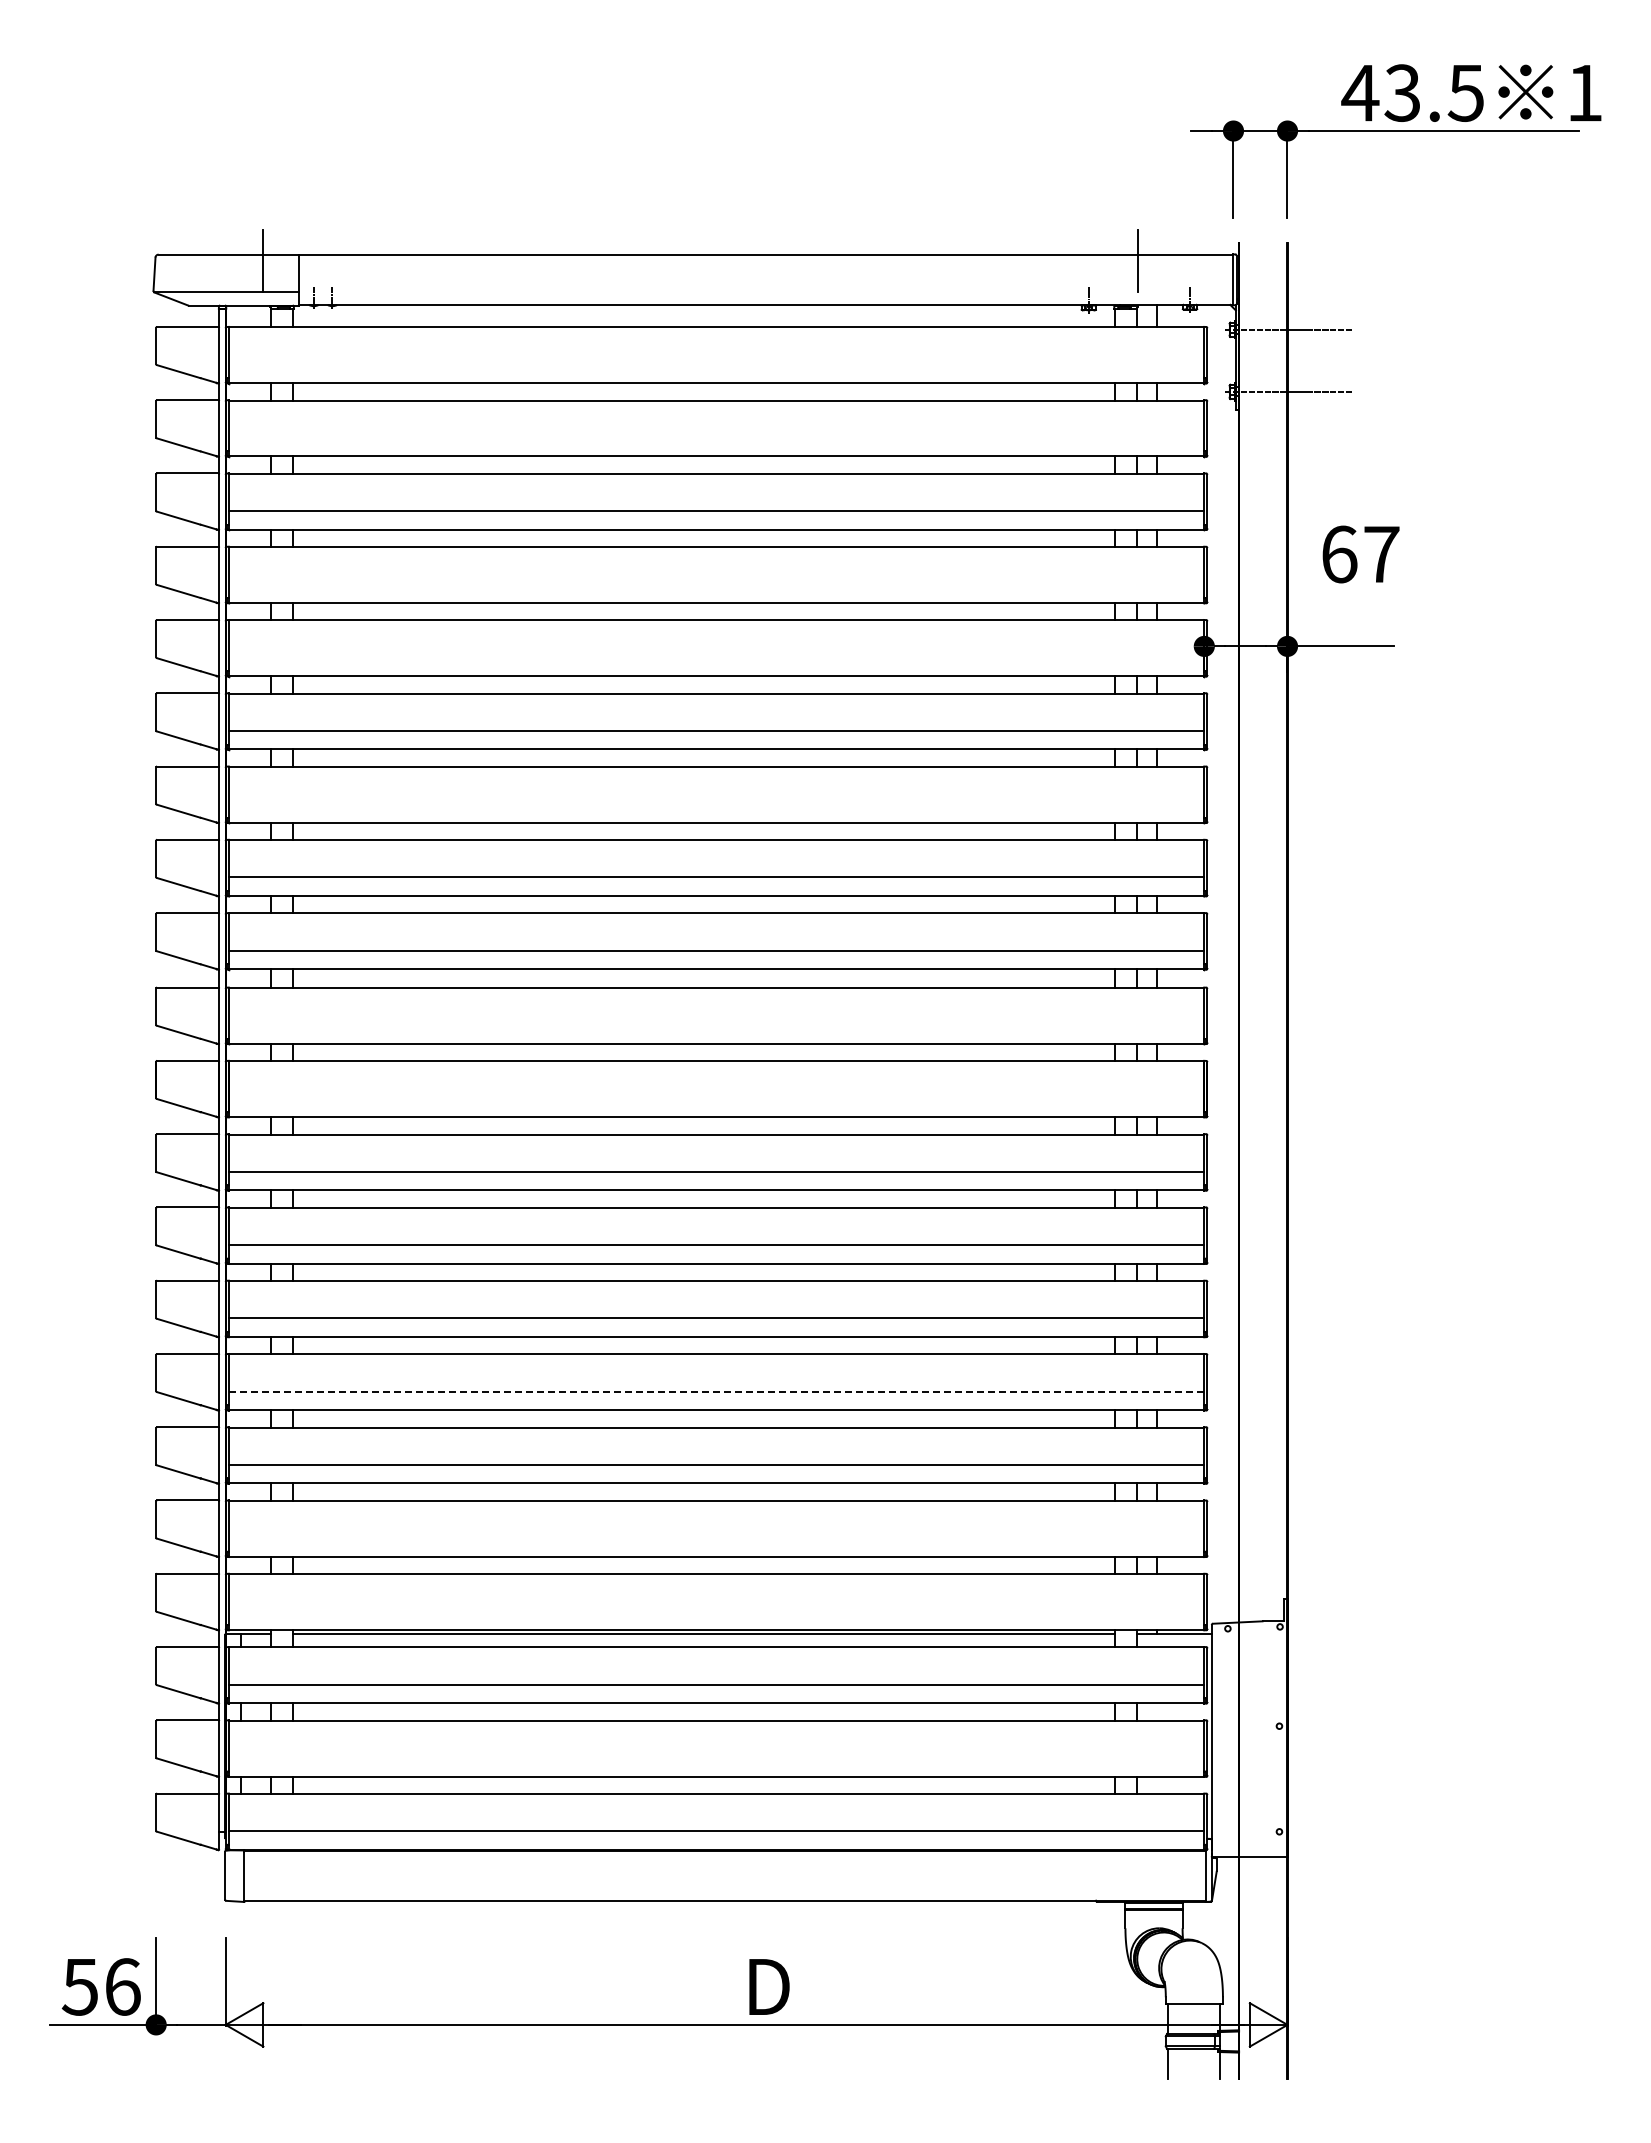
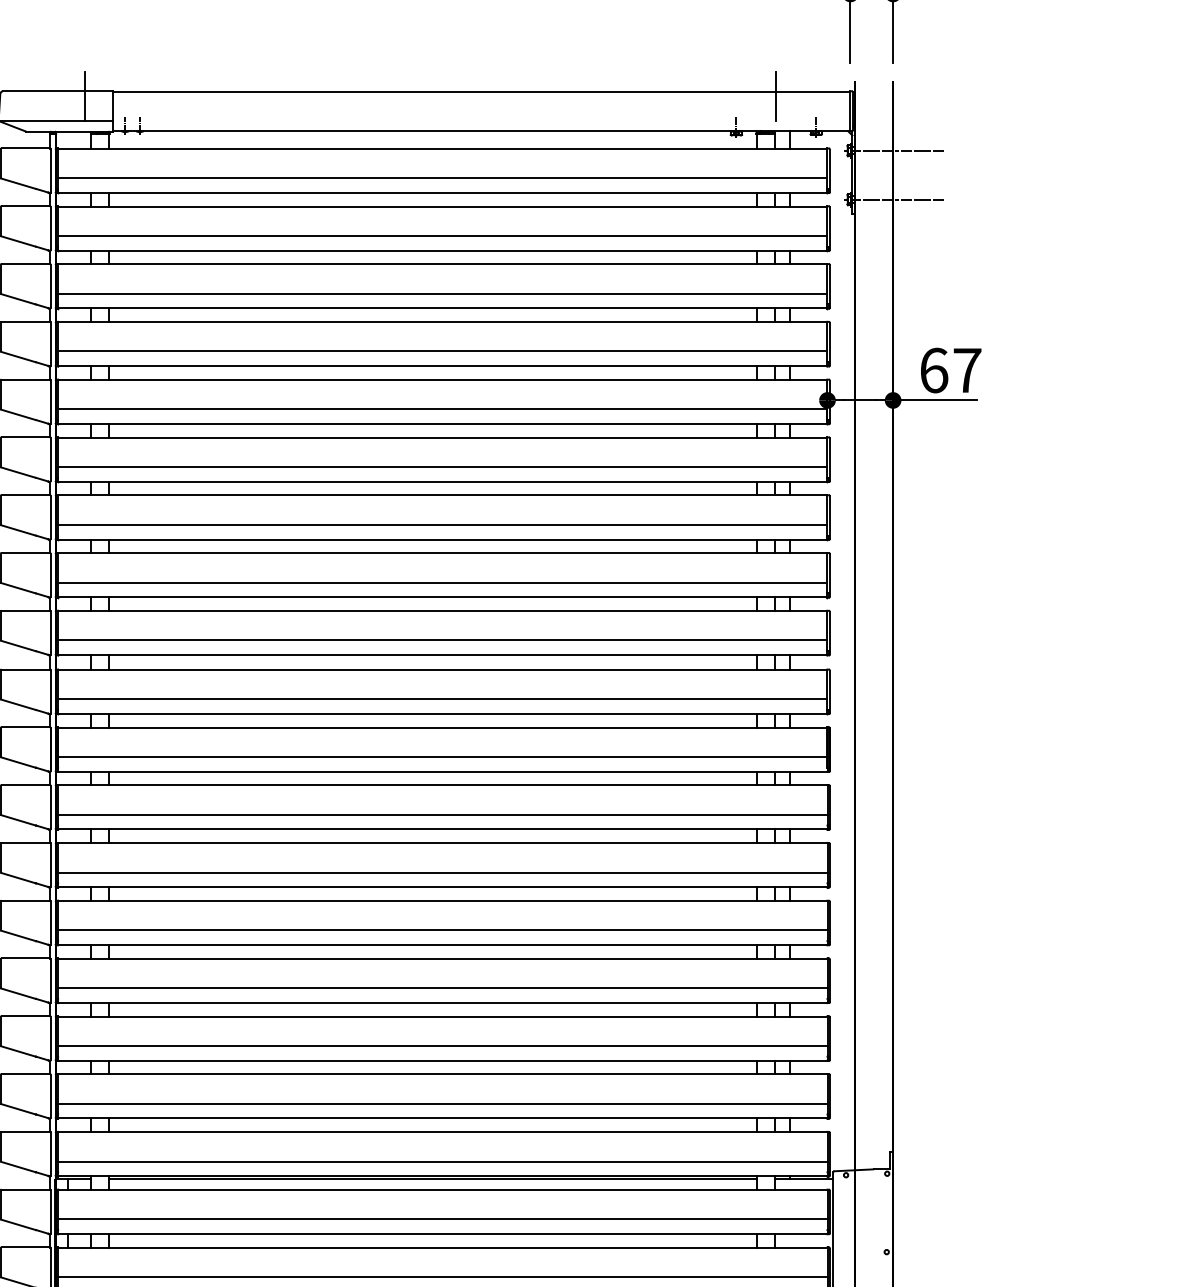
line: (716, 364) -> (442, 178), added
line: (716, 437) -> (442, 235), added
text: (1360, 554) -> (950, 370), moved
line: (716, 584) -> (442, 351), added
line: (716, 657) -> (442, 409), added
line: (716, 804) -> (442, 525), added
line: (716, 1025) -> (442, 699), added
line: (716, 1098) -> (442, 757), added
line: (716, 1391) -> (442, 988), dashed -> solid
line: (716, 1538) -> (442, 1104), added
line: (716, 1611) -> (442, 1161), added
line: (716, 1757) -> (442, 1276), added

